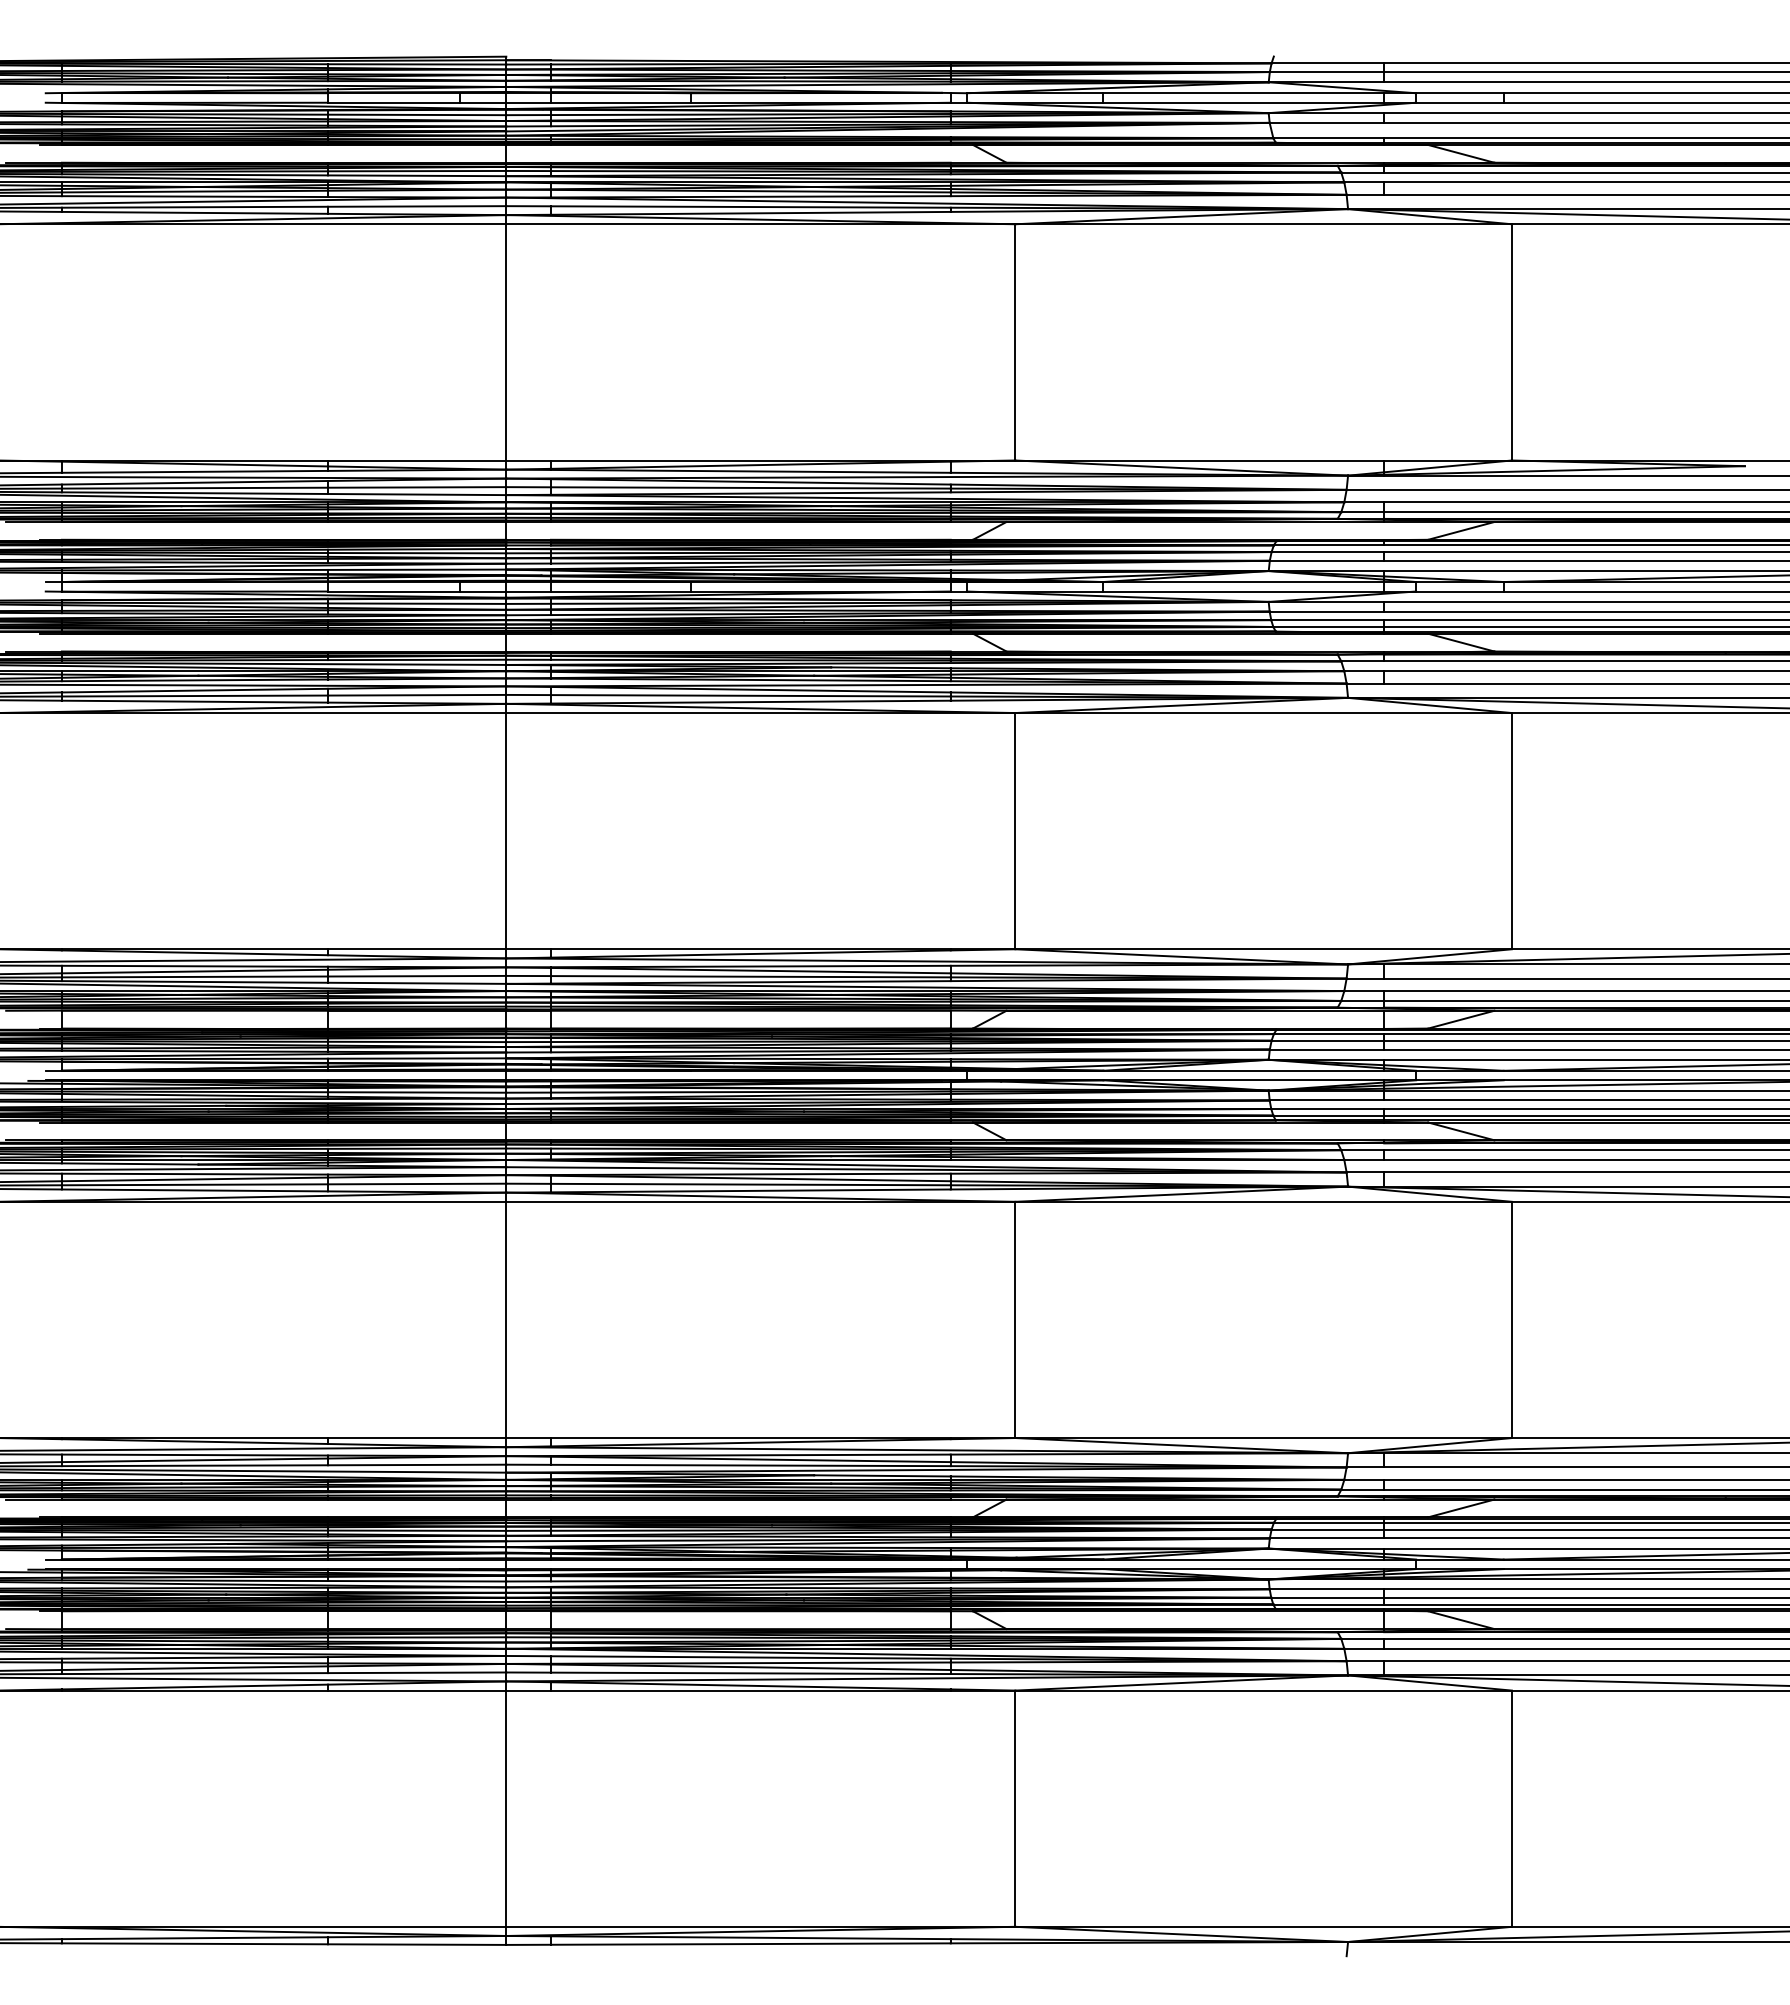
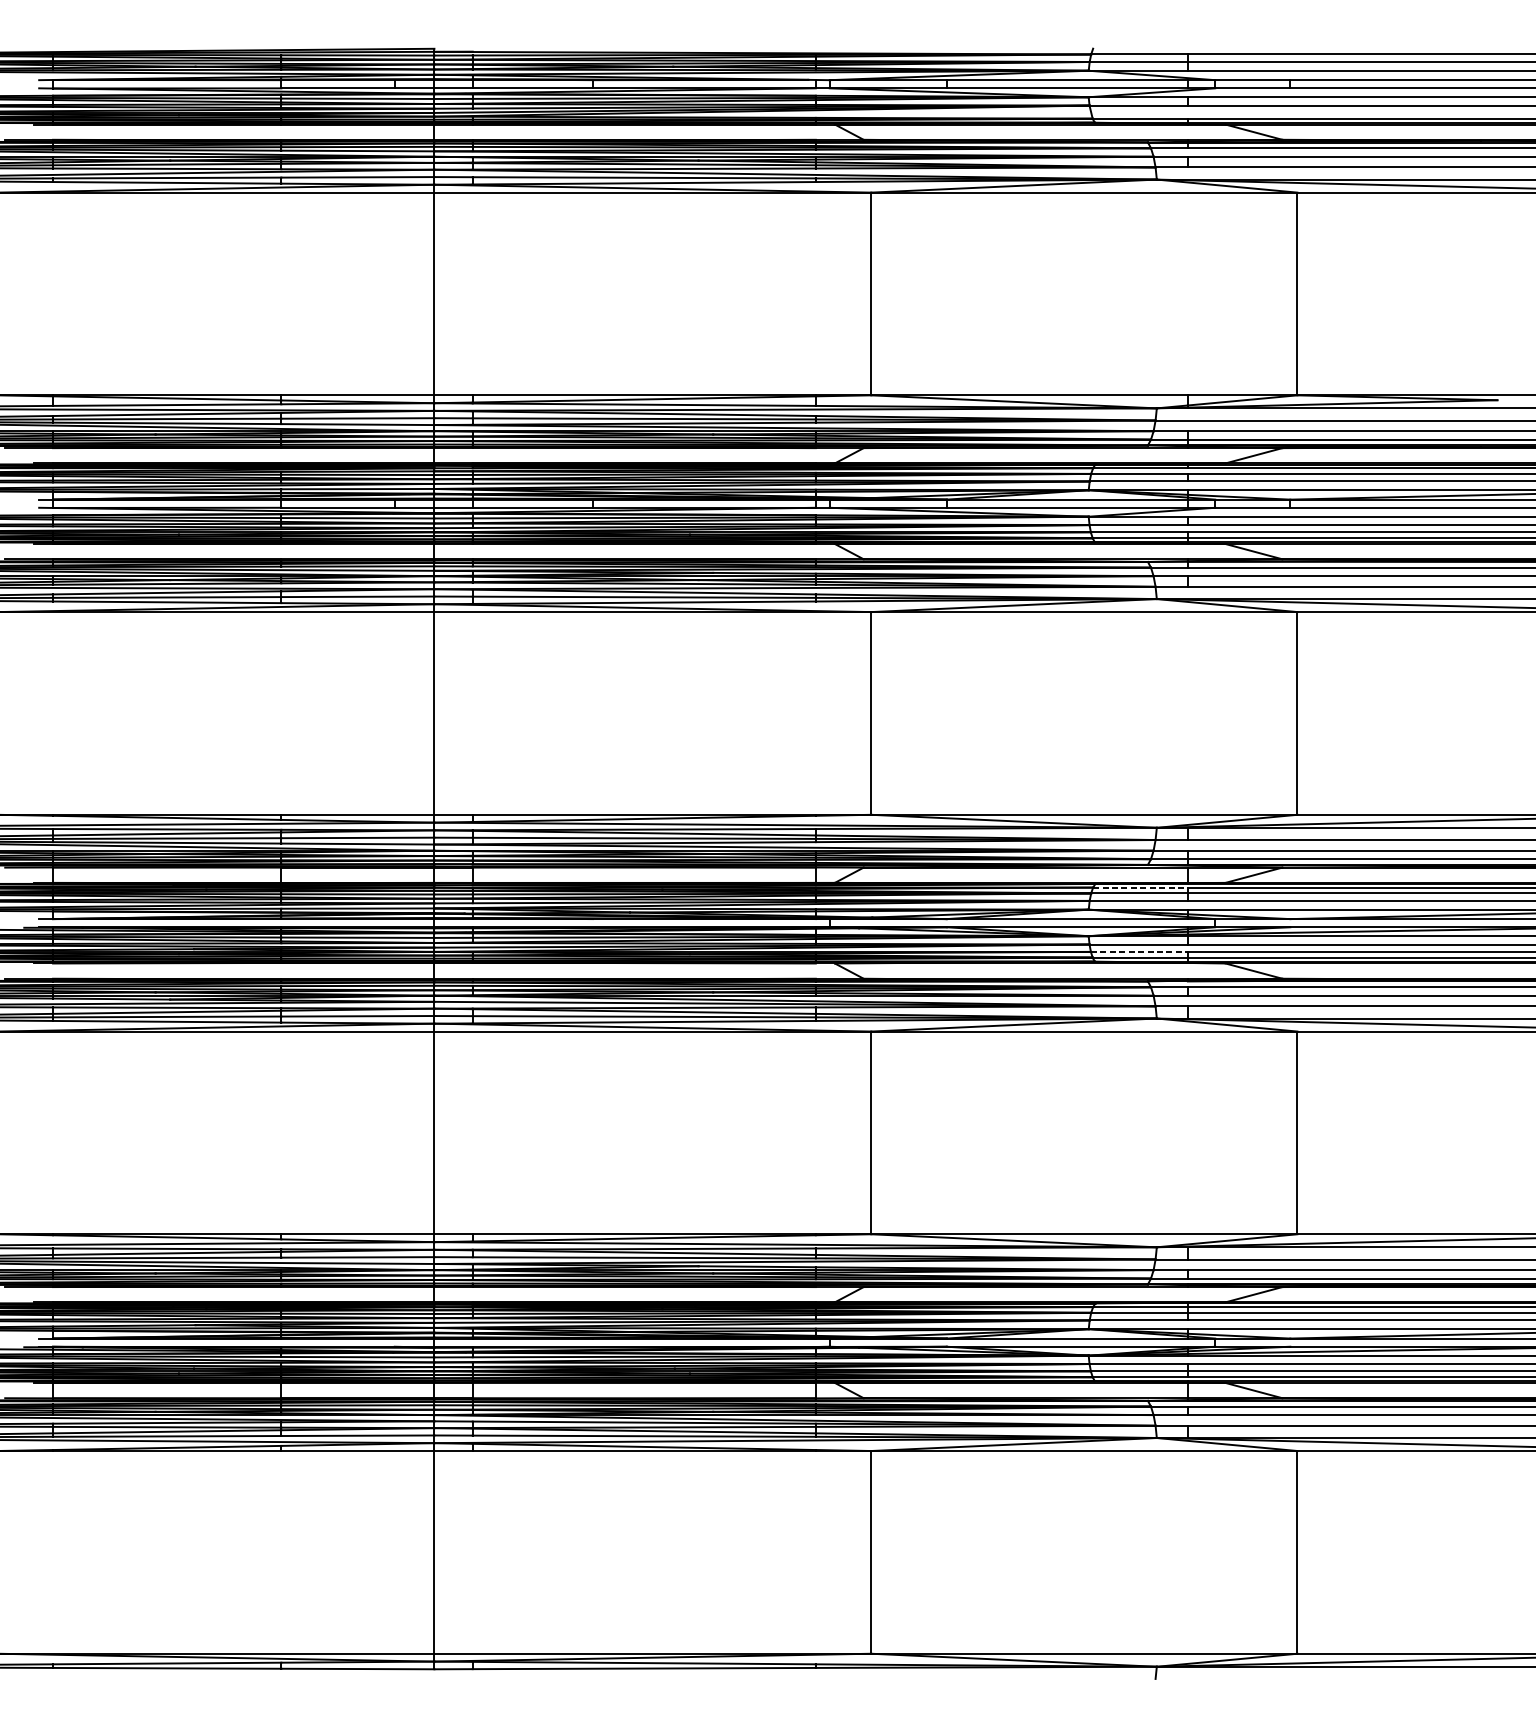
line: (1329, 1034) -> (1140, 887), solid -> dashed
line: (1328, 1108) -> (1140, 951), solid -> dashed

